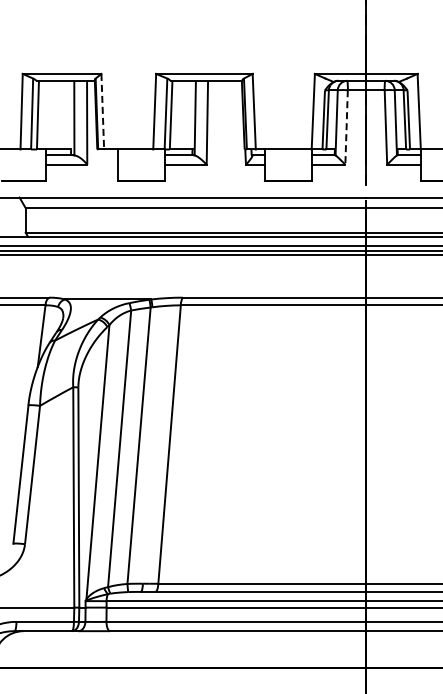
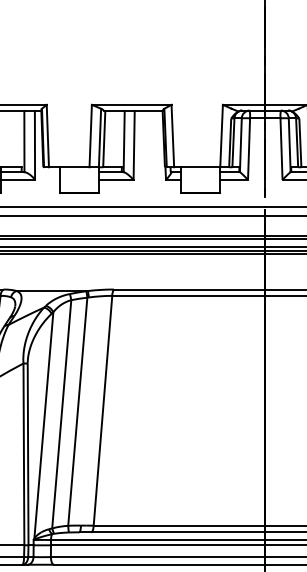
line: (102, 111) -> (47, 135), dashed -> solid
line: (346, 127) -> (248, 149), dashed -> solid

